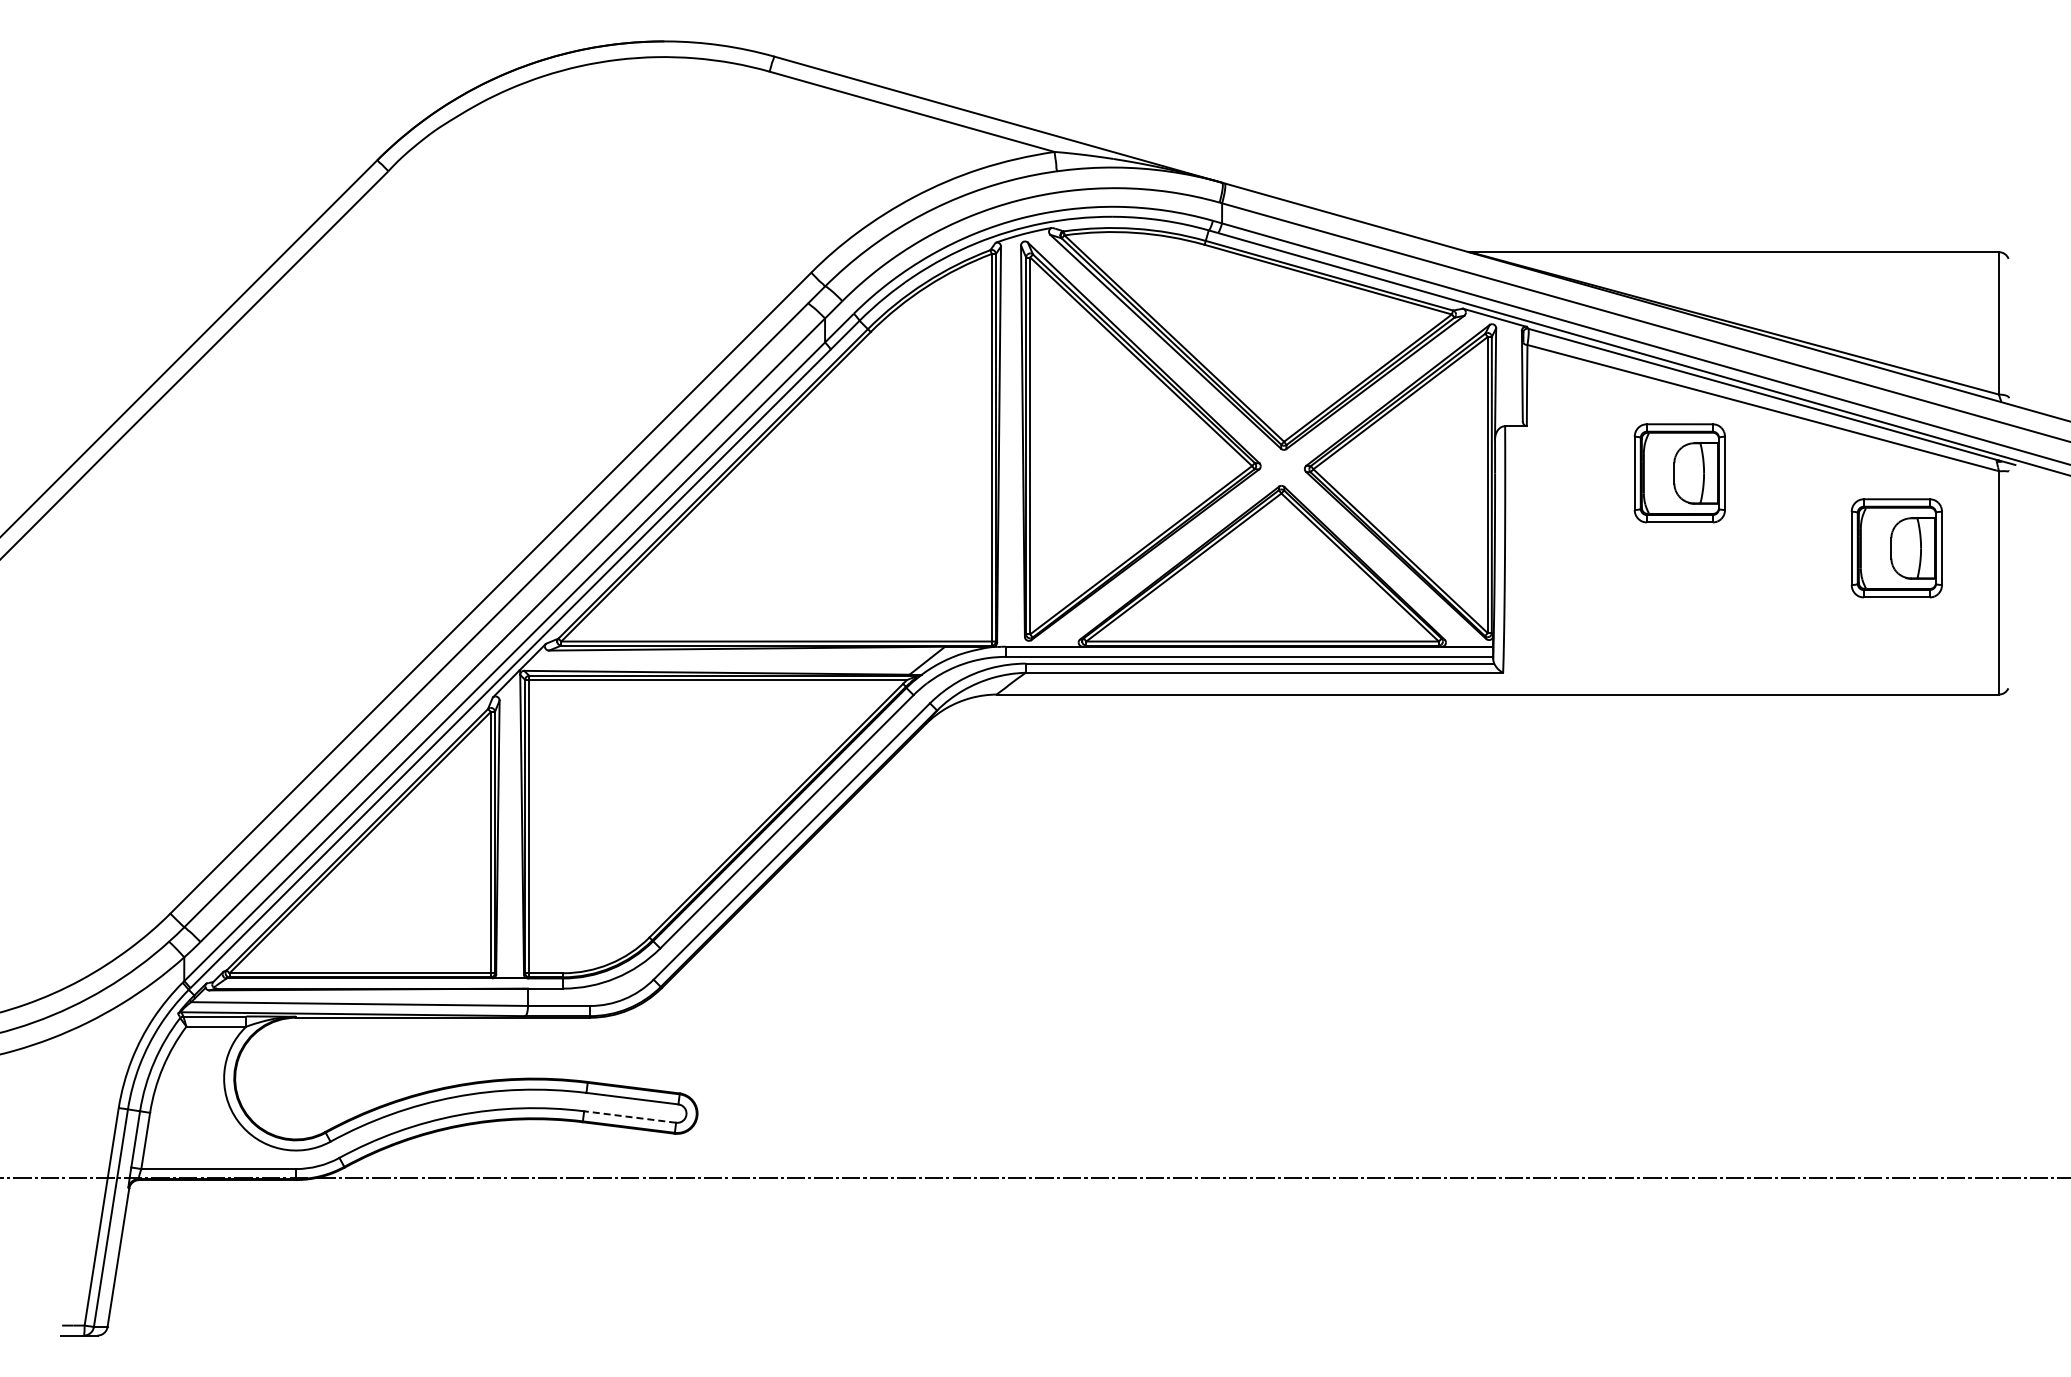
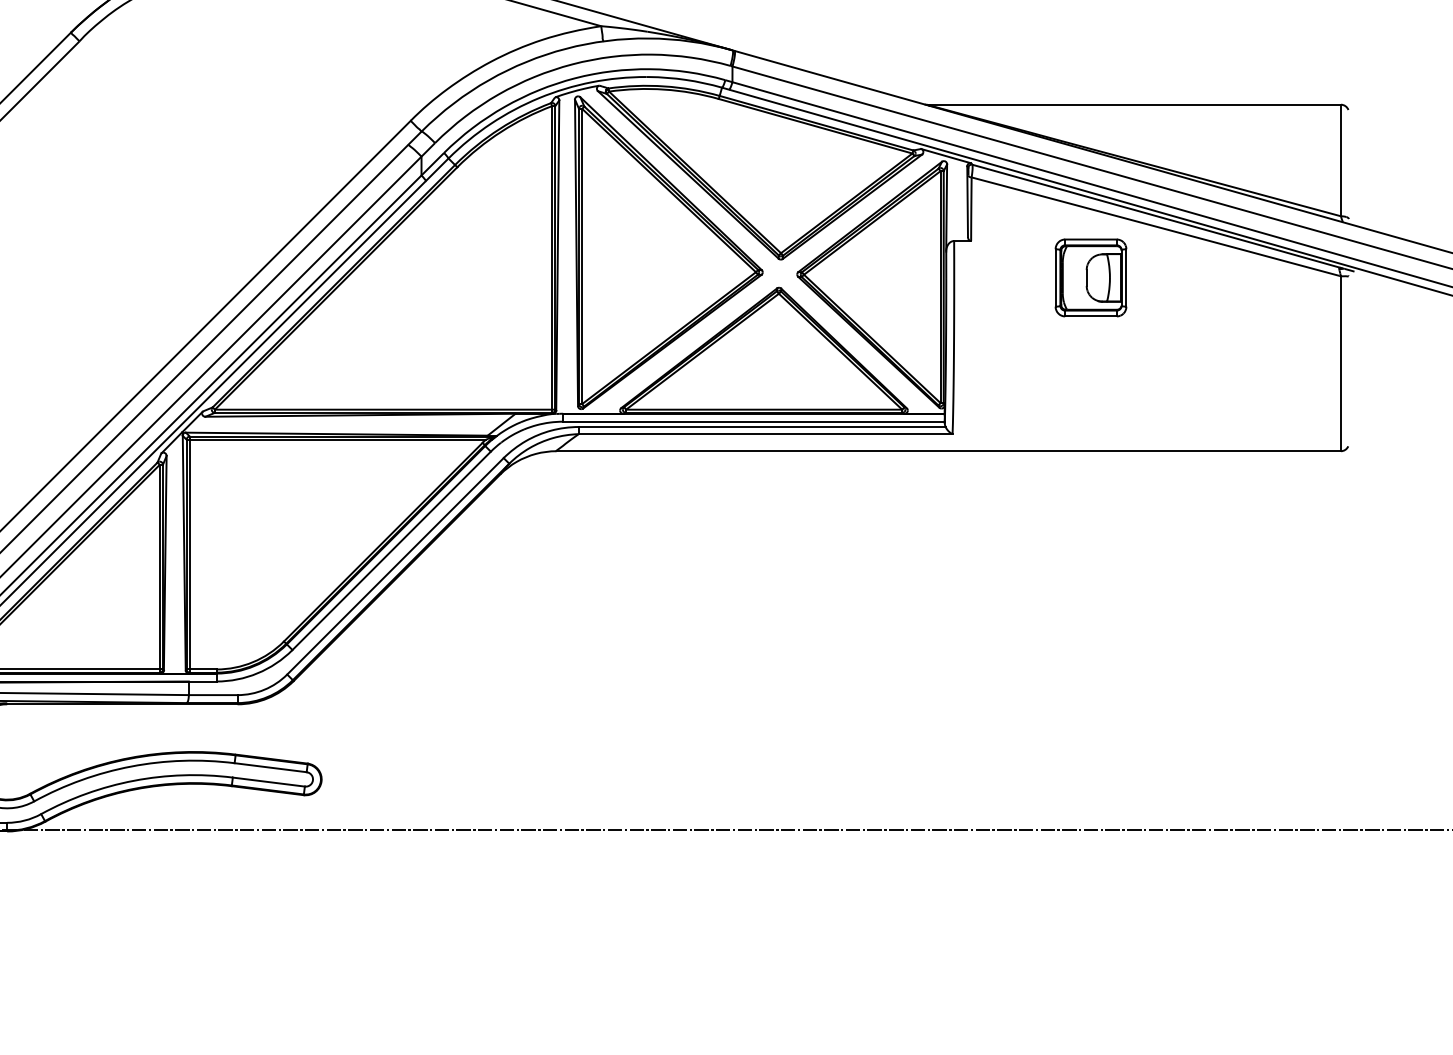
part: (1896, 548) -> (1260, 336), removed
line: (629, 1116) -> (268, 781), dashed -> solid

